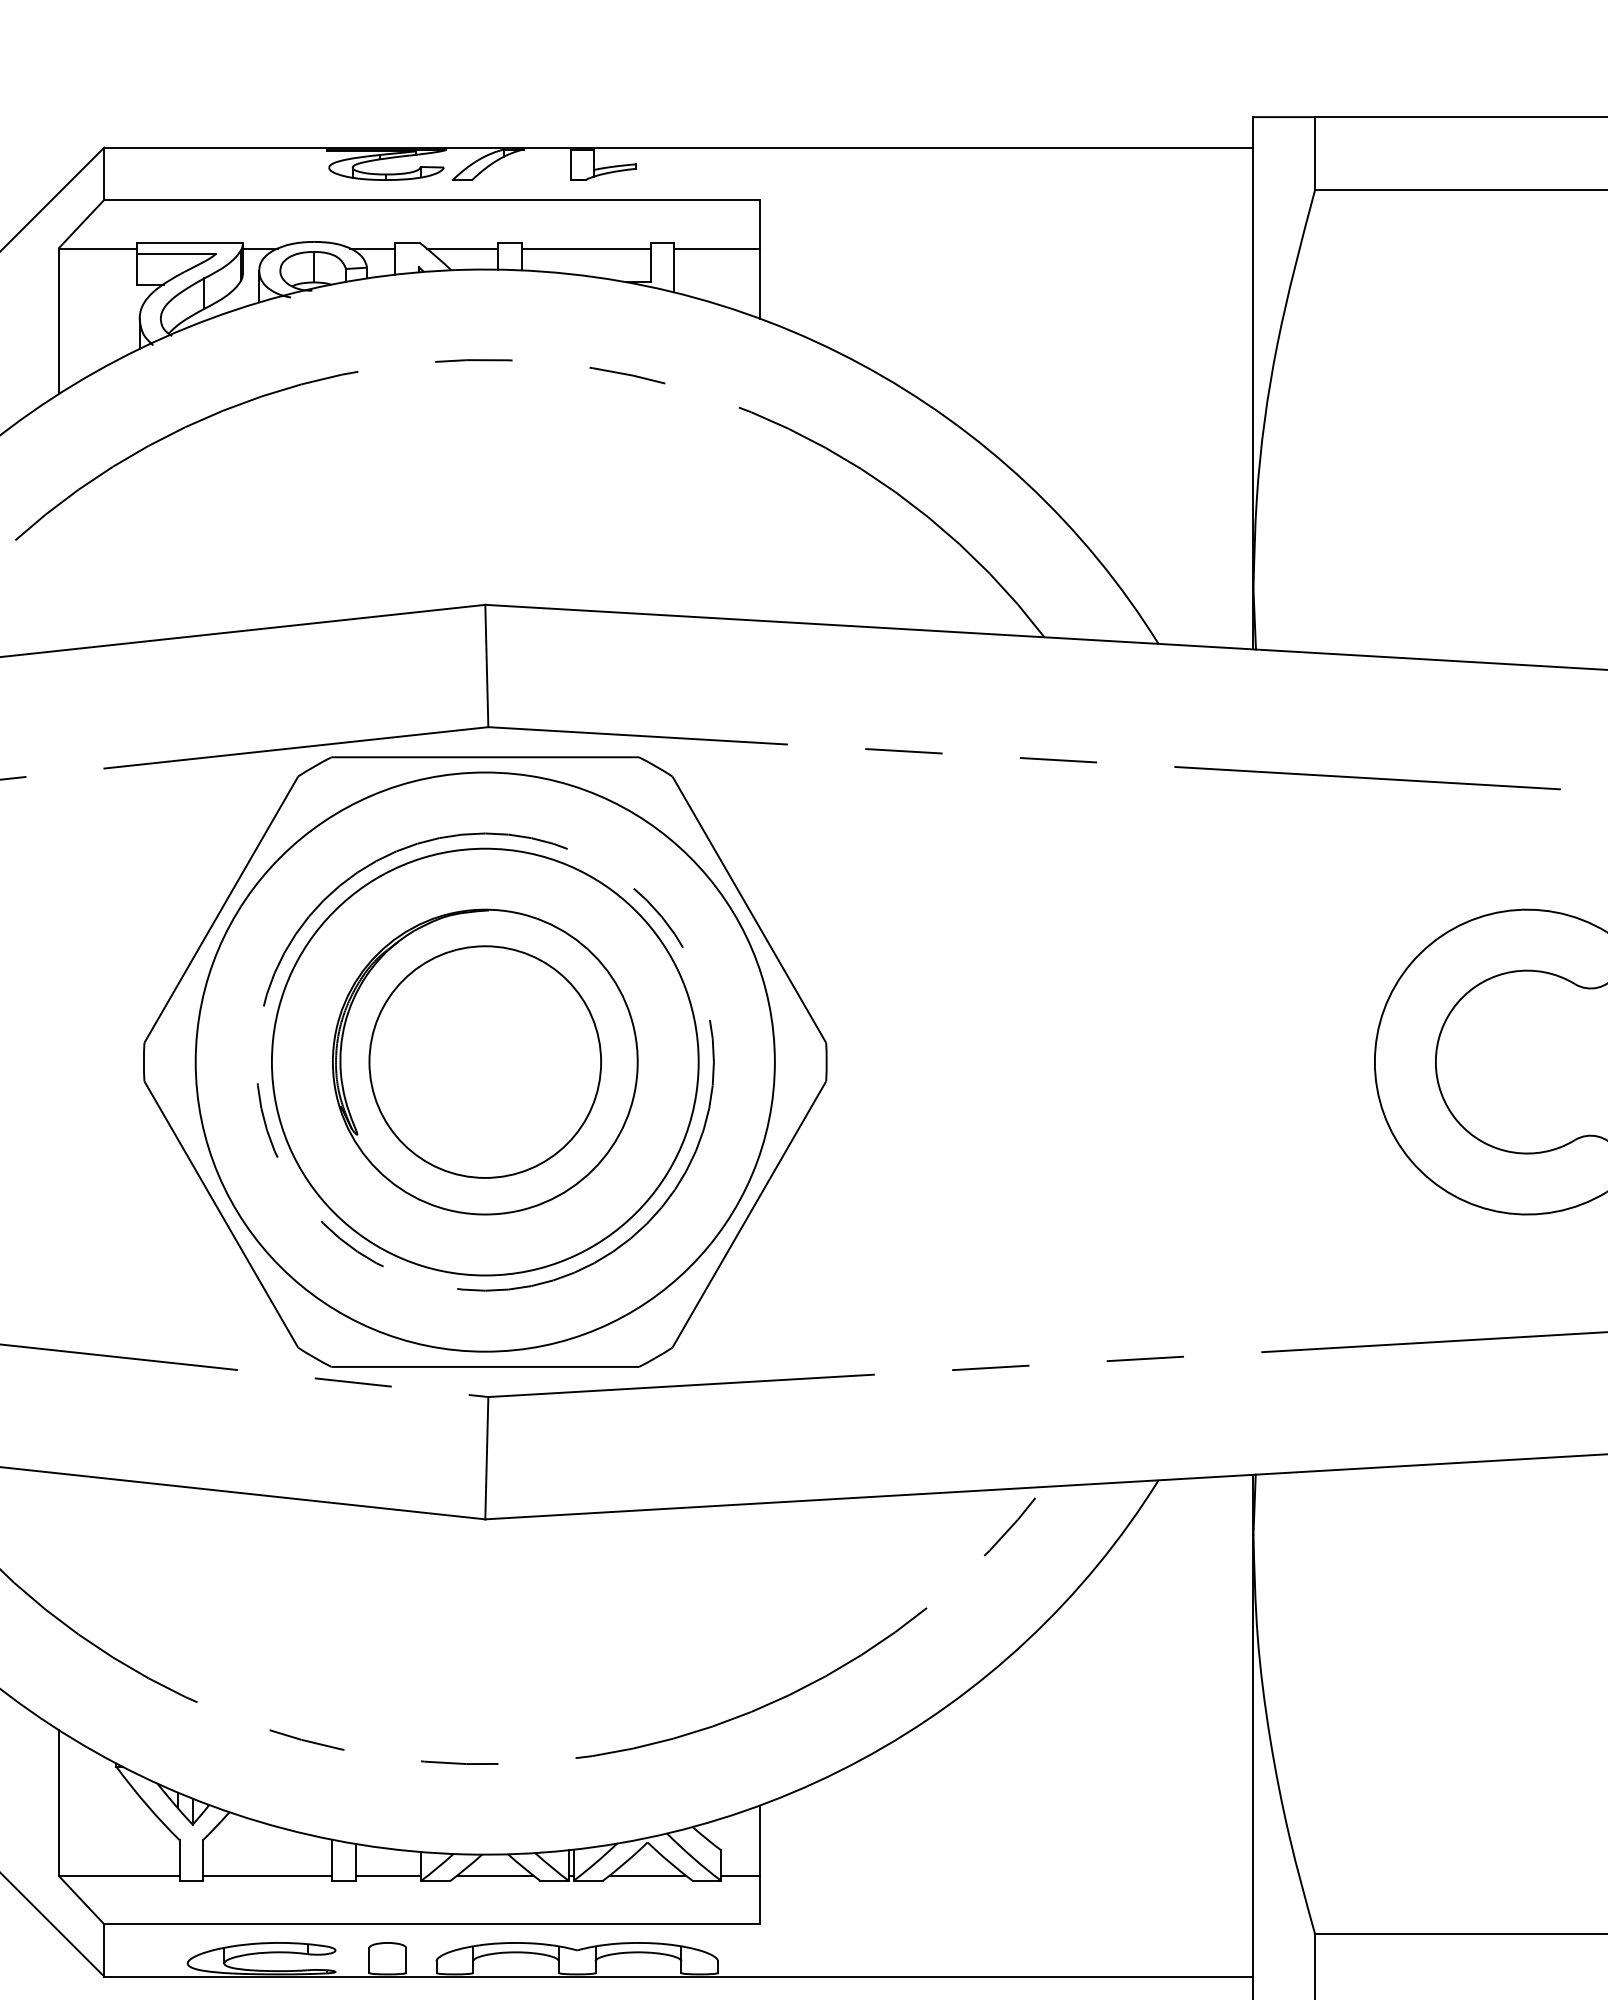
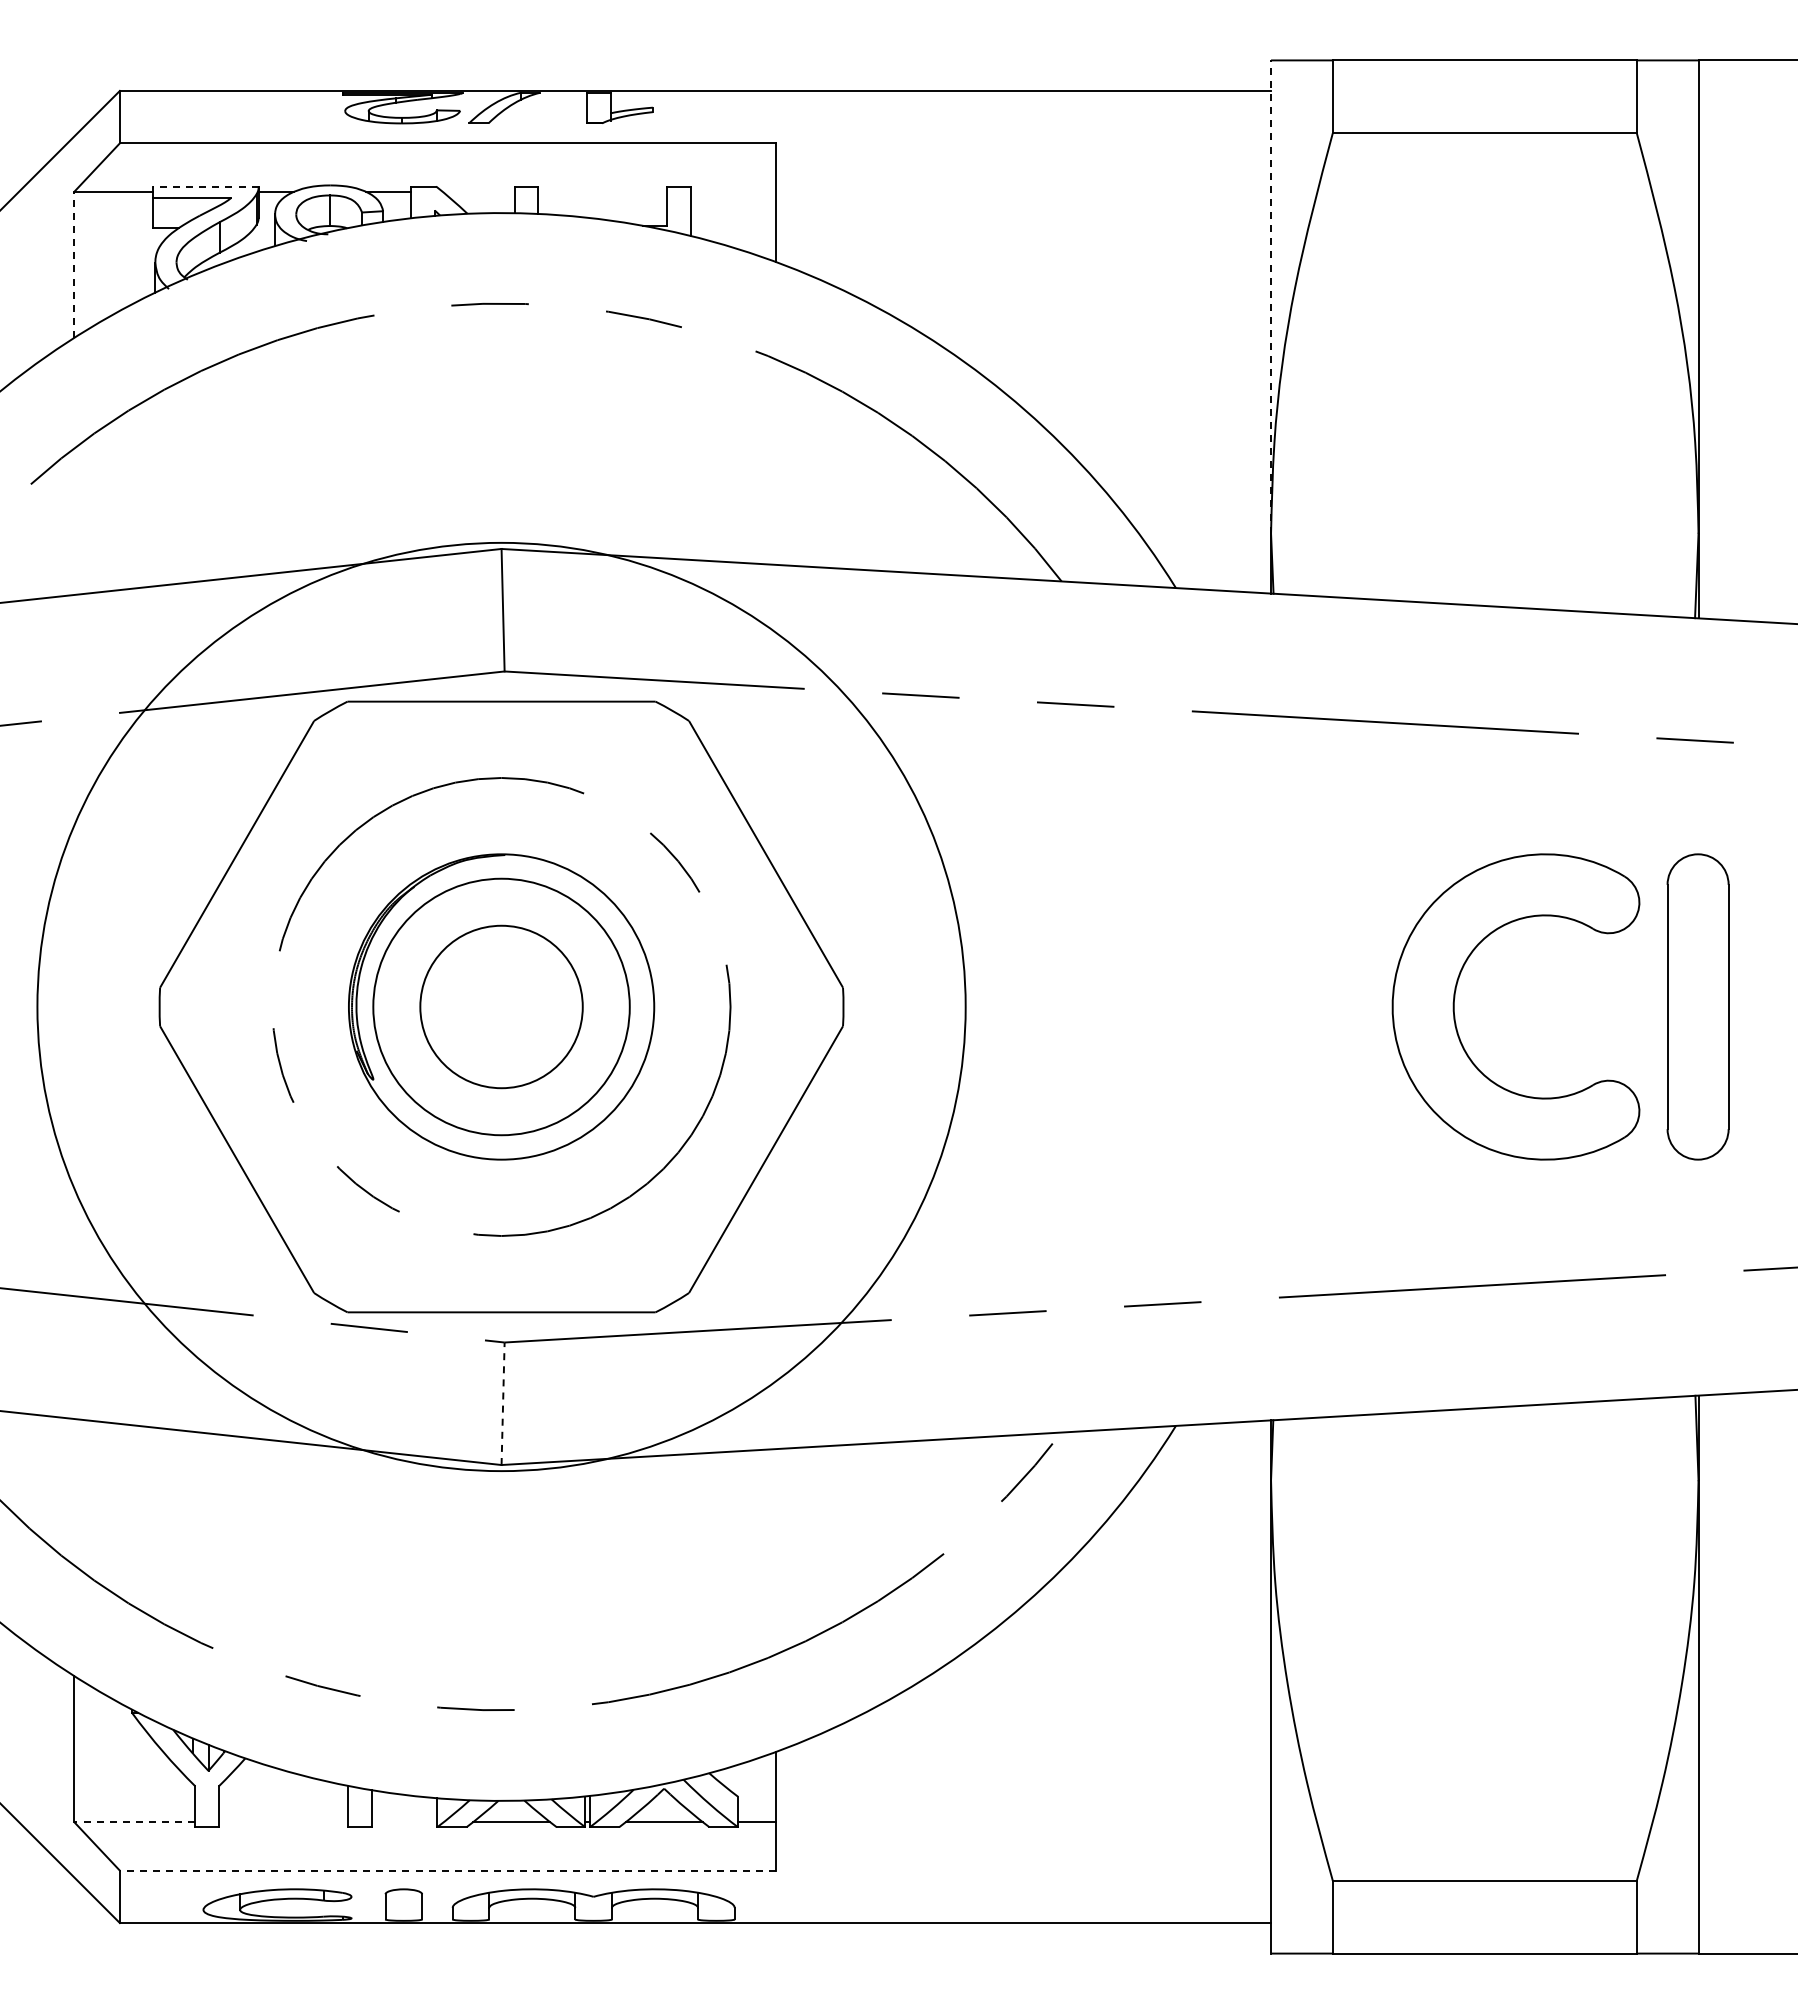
line: (189, 243) -> (205, 186), solid -> dashed
line: (462, 248) -> (478, 192), removed
line: (586, 248) -> (602, 192), removed
line: (716, 248) -> (733, 192), removed
line: (58, 321) -> (74, 265), solid -> dashed
line: (1253, 353) -> (1271, 297), solid -> dashed
circle: (485, 1061) -> (501, 1006), size x0.6
circle: (485, 1061) -> (501, 1006), size x0.7
circle: (485, 1061) -> (501, 1006), size x1.6
line: (487, 1457) -> (503, 1403), solid -> dashed
line: (118, 1875) -> (134, 1821), solid -> dashed
line: (267, 1875) -> (283, 1821), removed
line: (388, 1875) -> (404, 1821), removed
line: (431, 1924) -> (447, 1870), solid -> dashed

